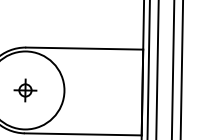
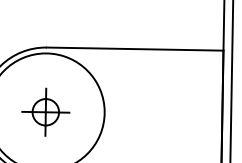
part: (25, 90) -> (45, 112), size x1.43

